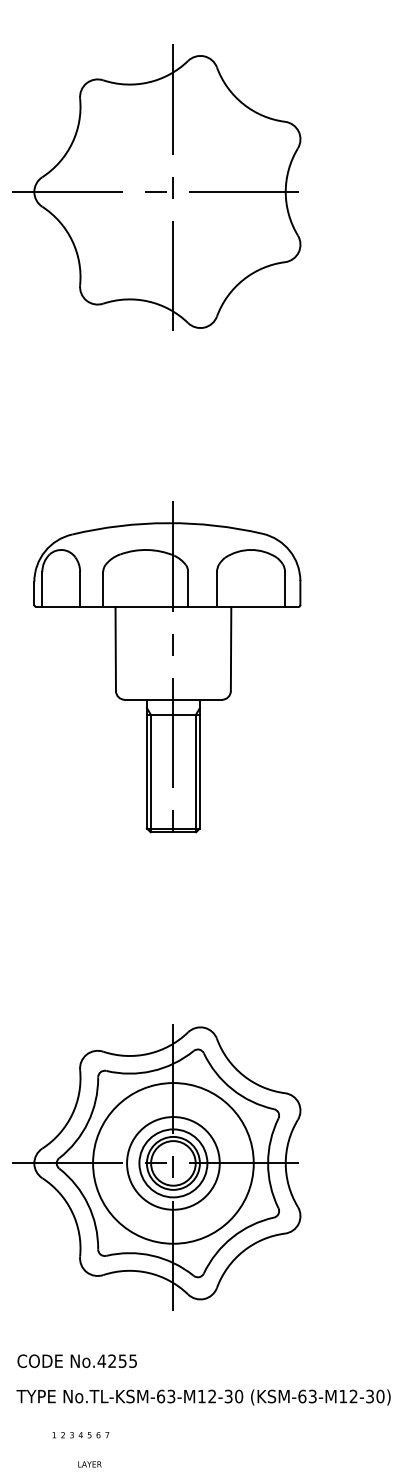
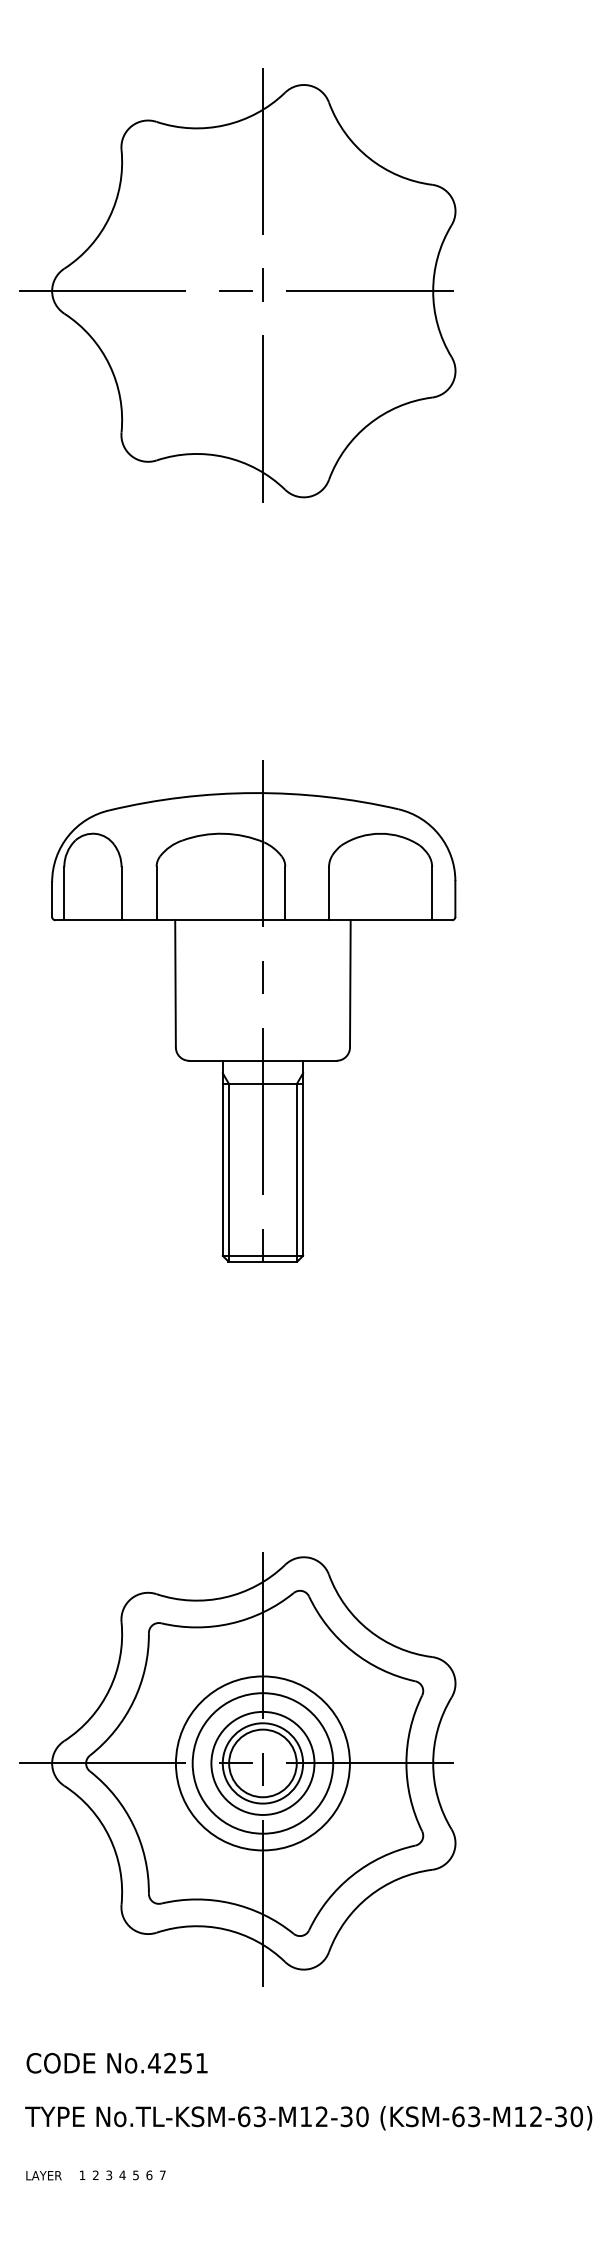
circle: (173, 1163) -> (263, 1763), size x0.71
text: (132, 1361) -> (200, 2063), No.4255 -> No.4251
text: (89, 1464) -> (43, 2175), moved

